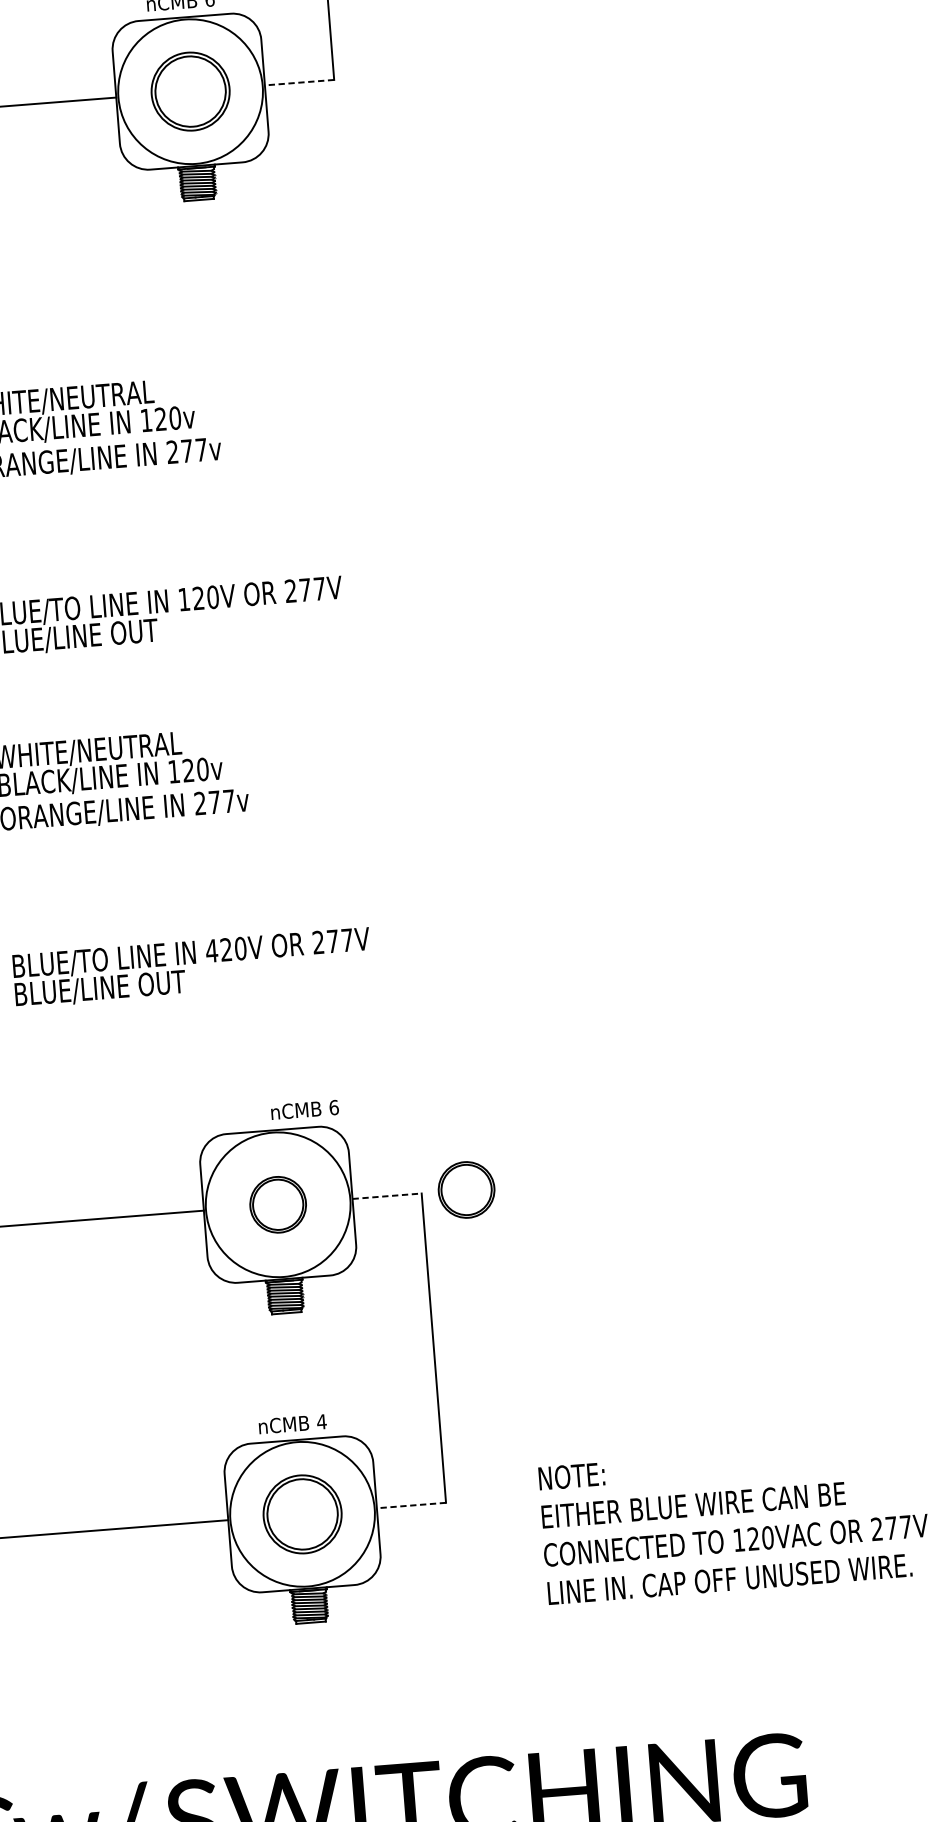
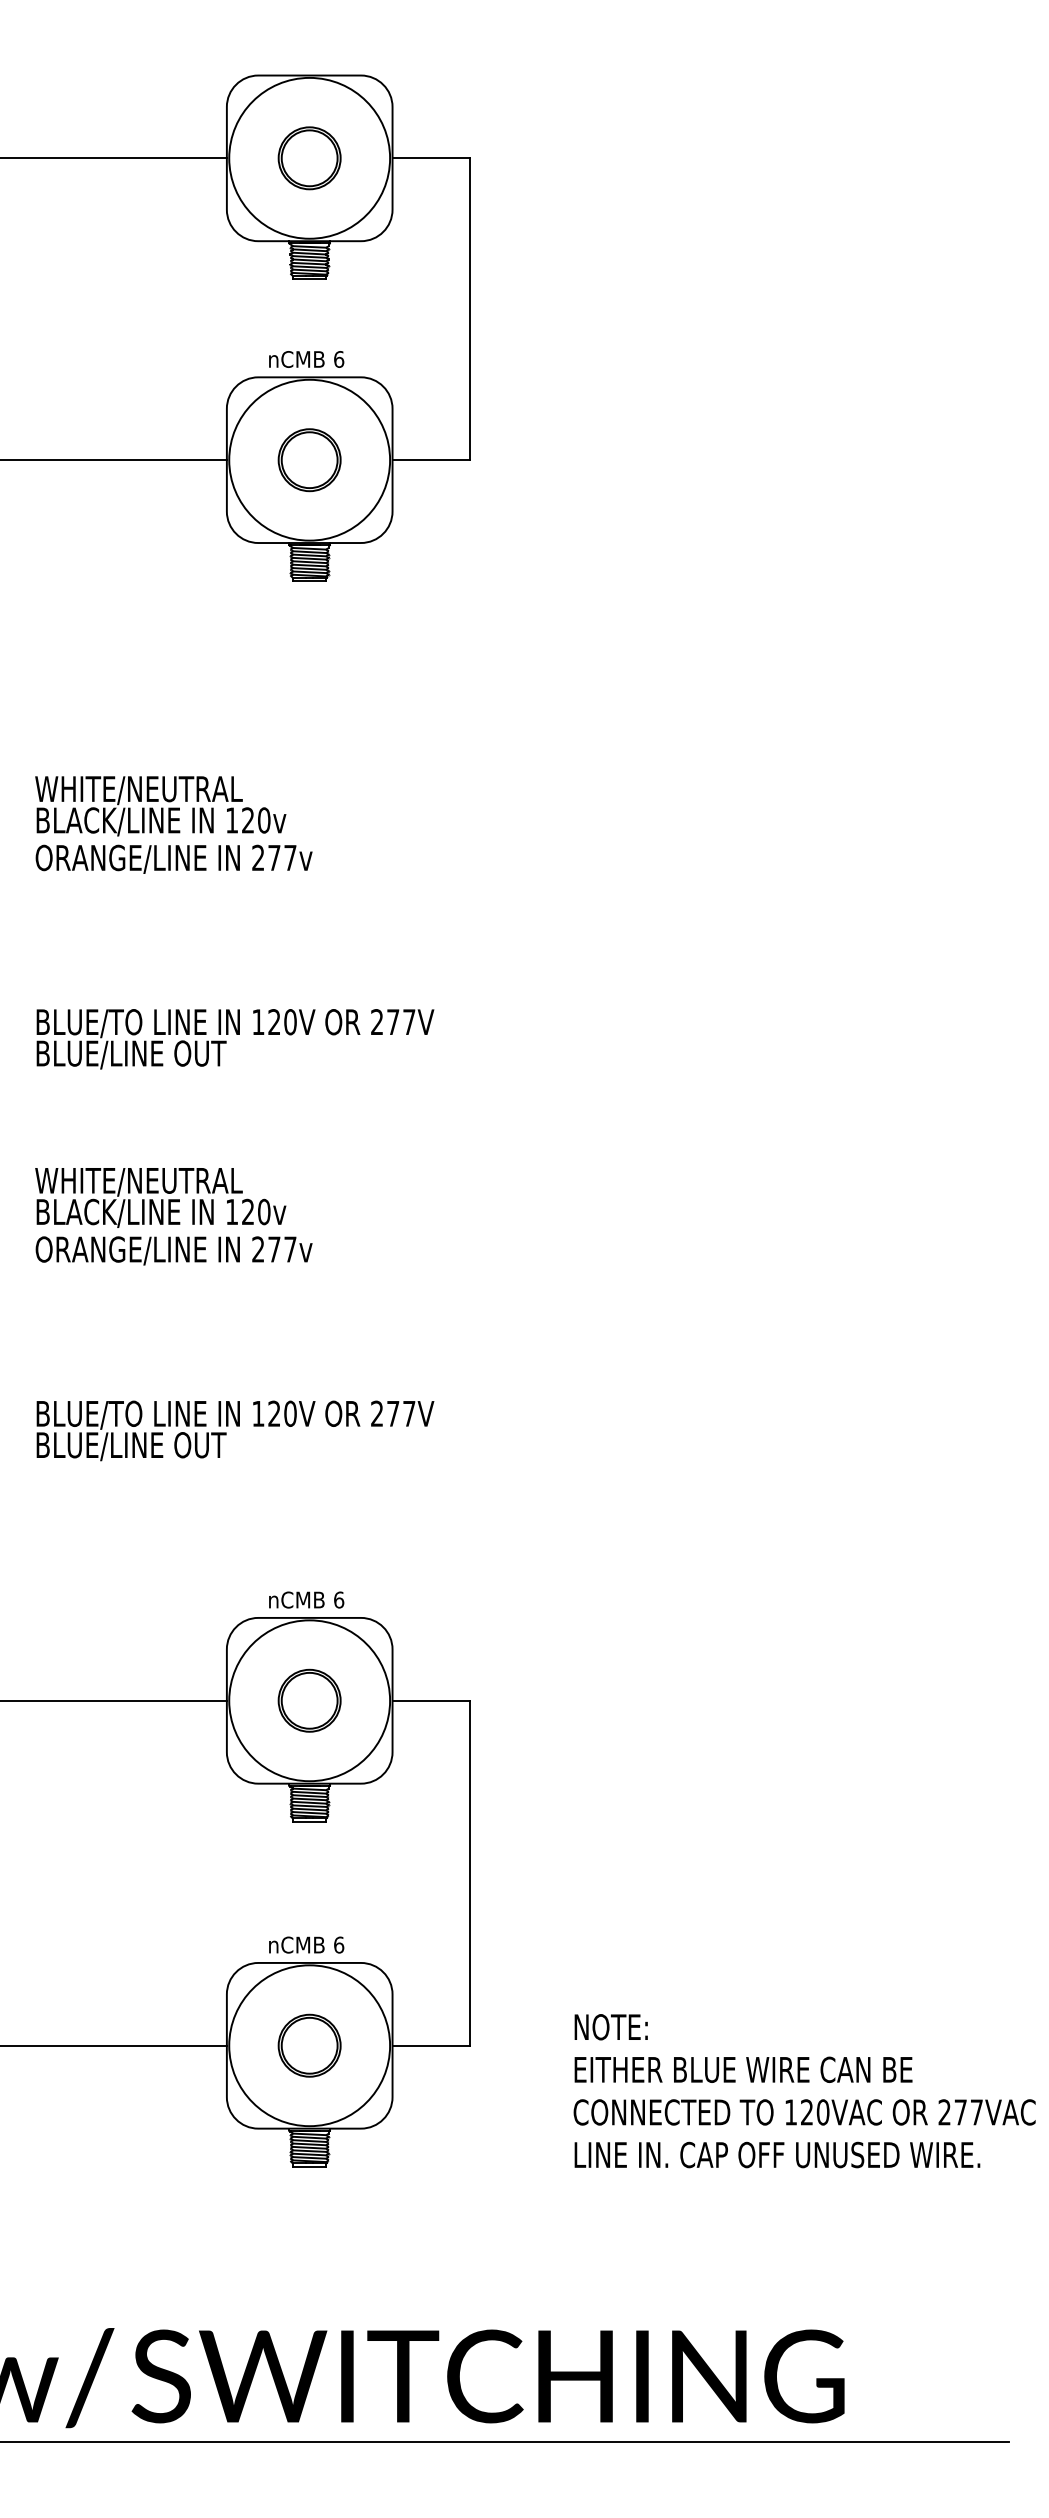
line: (299, 82) -> (431, 459), dashed -> solid
part: (190, 92) -> (309, 460), size x0.71
text: (211, 950) -> (257, 1413), 420V -> 120V
text: (304, 1109) -> (306, 1599), moved
part: (466, 1189) -> (519, 1700), removed
line: (387, 1195) -> (431, 1700), dashed -> solid
text: (321, 1421) -> (338, 1944), 4 -> 6
line: (411, 1505) -> (431, 2045), dashed -> solid
part: (302, 1514) -> (309, 2045), size x0.71

